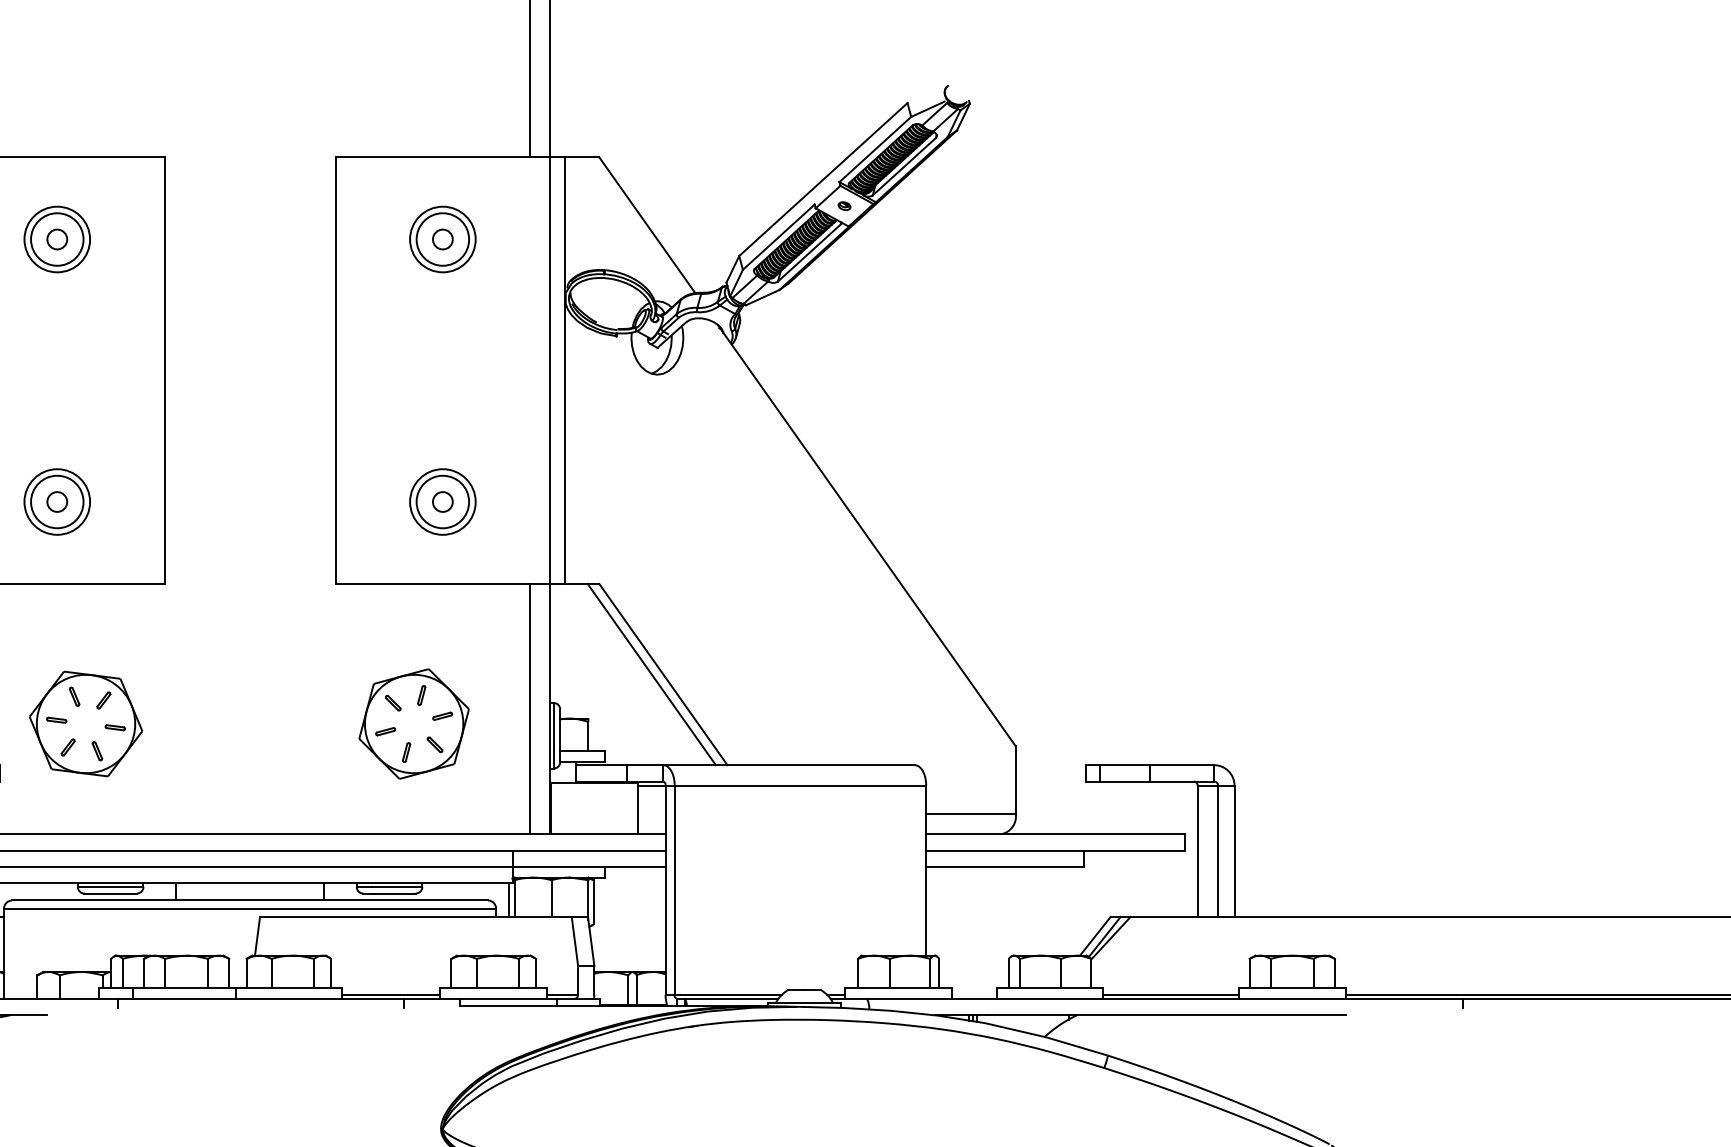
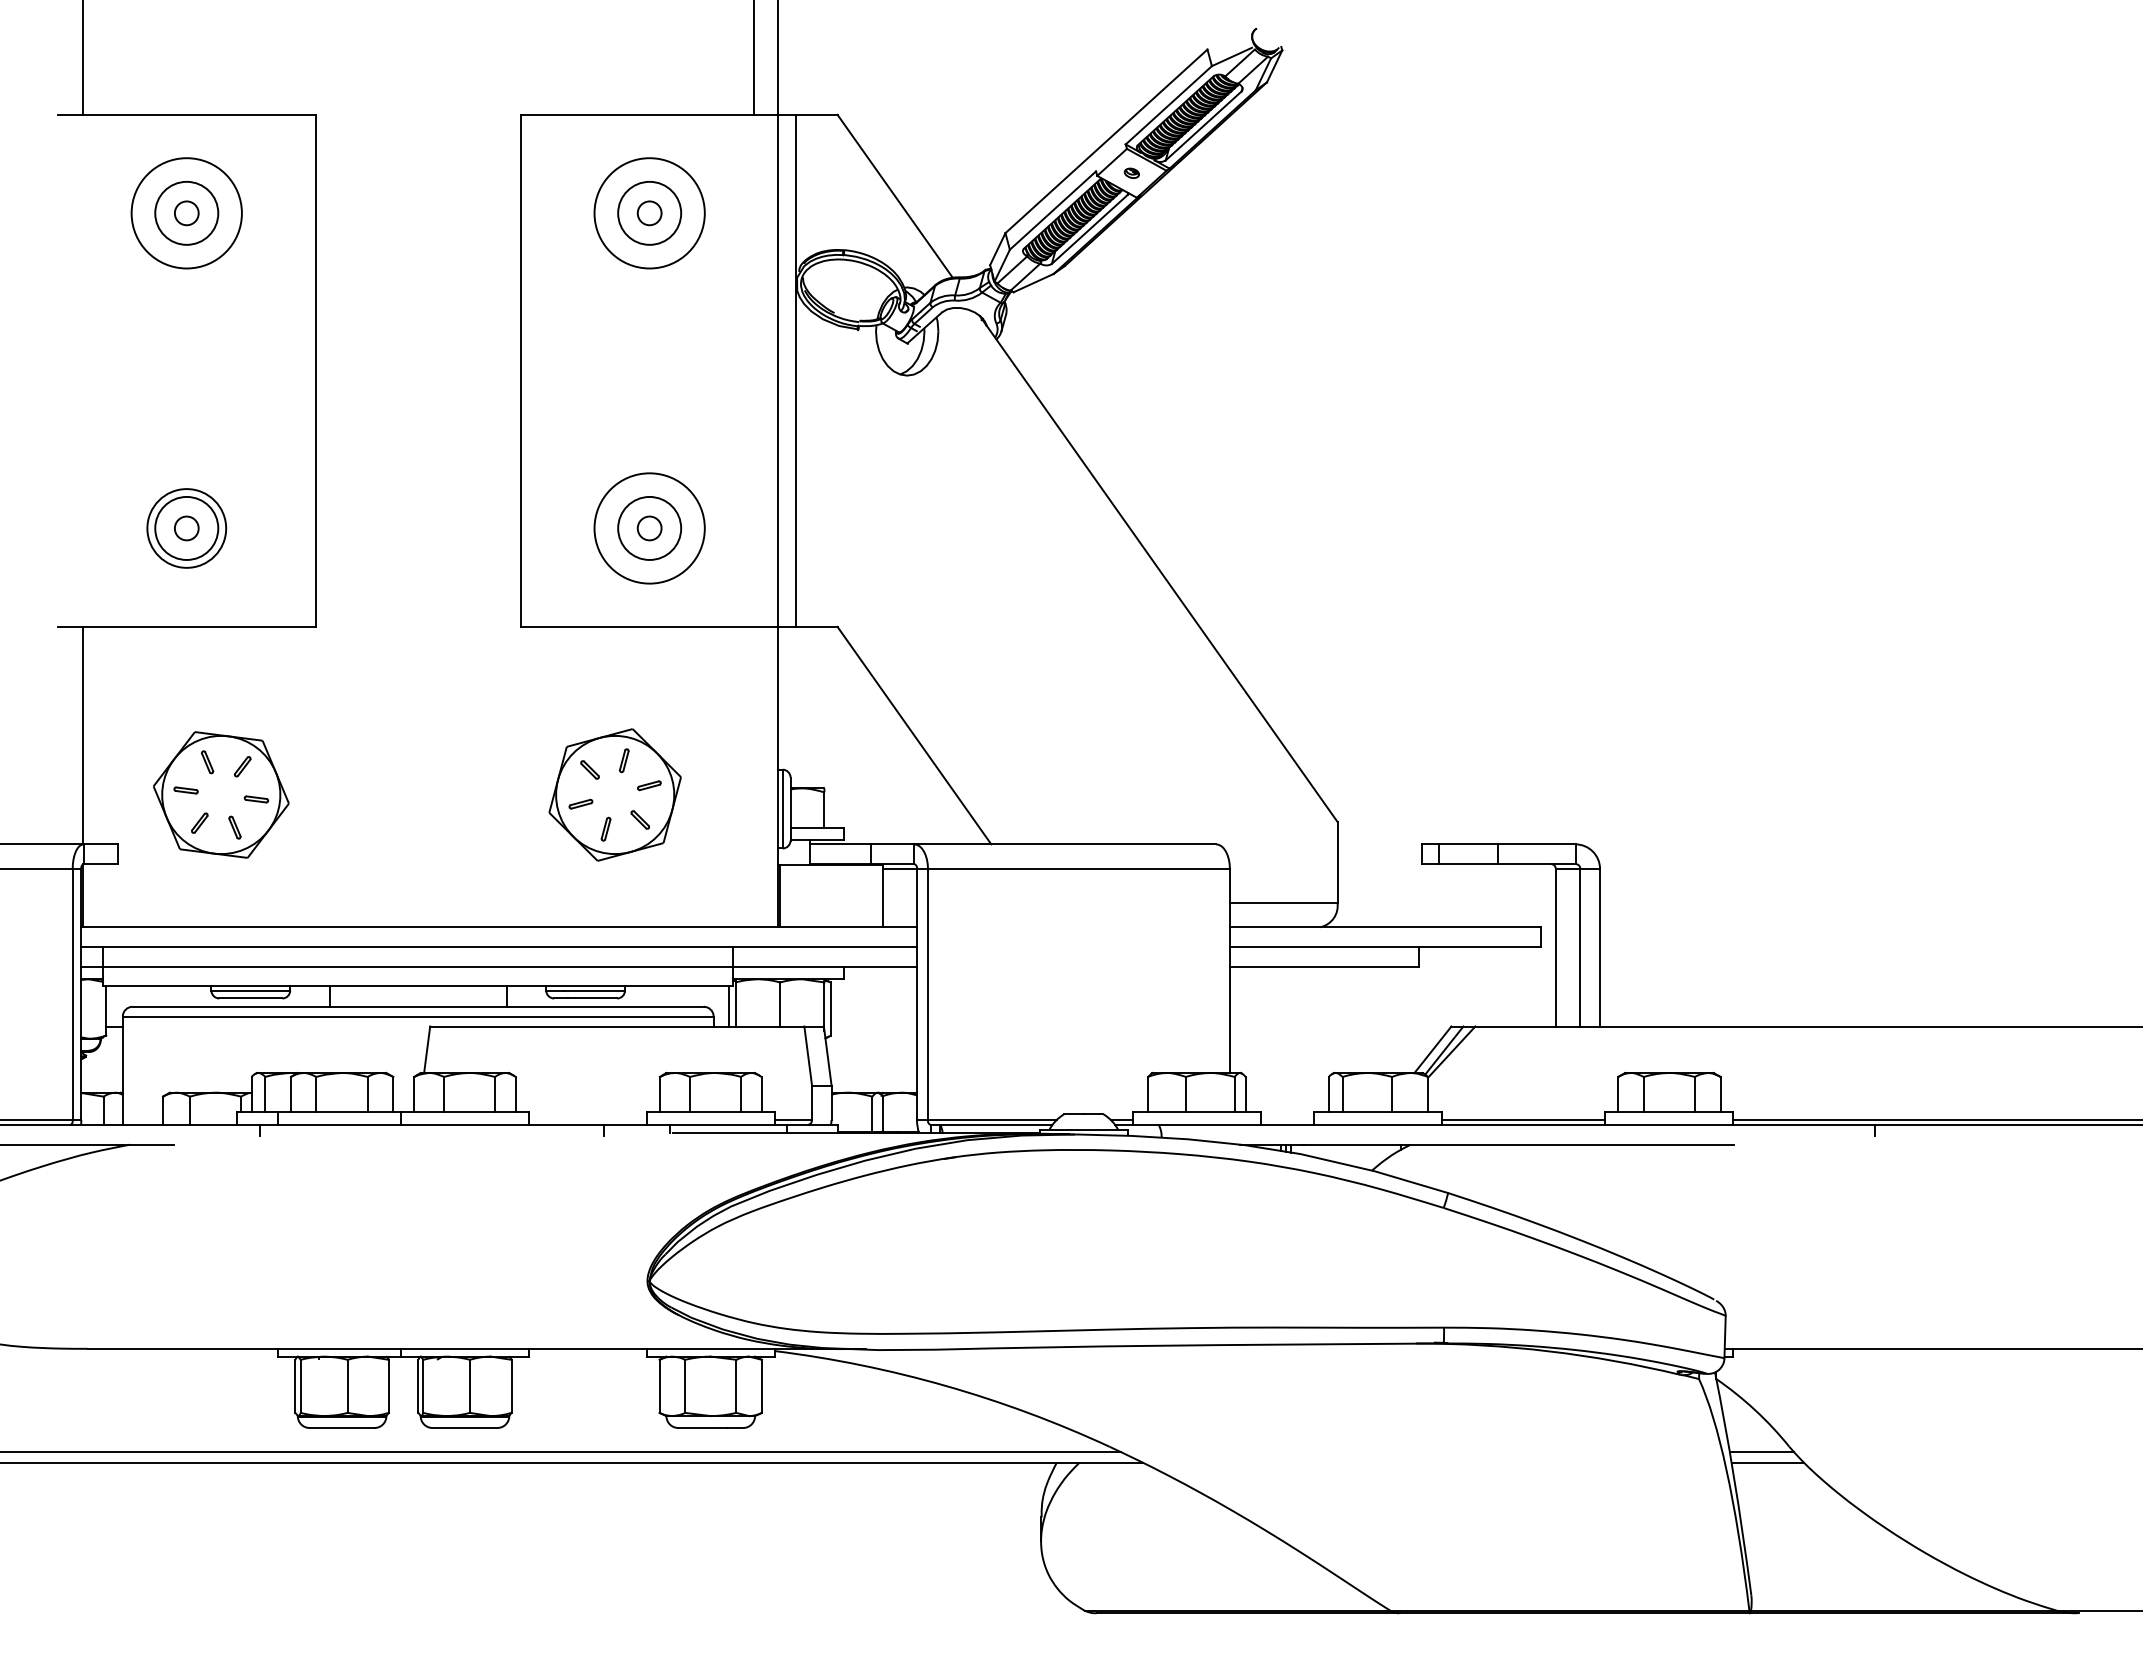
circle: (57, 238) -> (186, 212), size x1.4
circle: (442, 238) -> (649, 212), size x1.4
circle: (442, 502) -> (649, 528), size x1.4
line: (651, 674) -> (900, 735), removed
line: (529, 708) -> (753, 776), removed
line: (391, 995) -> (587, 1120), removed

